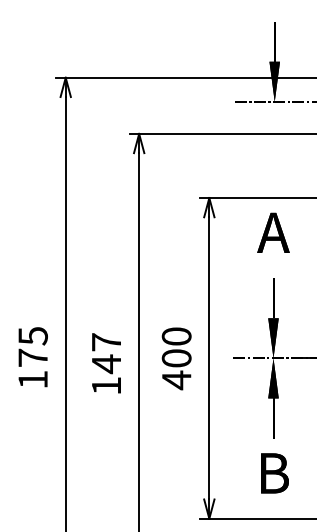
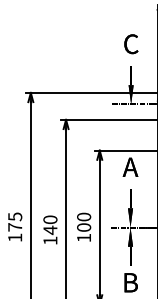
text: (106, 341) -> (50, 219), 147 -> 140
text: (175, 379) -> (83, 237), 400 -> 100

